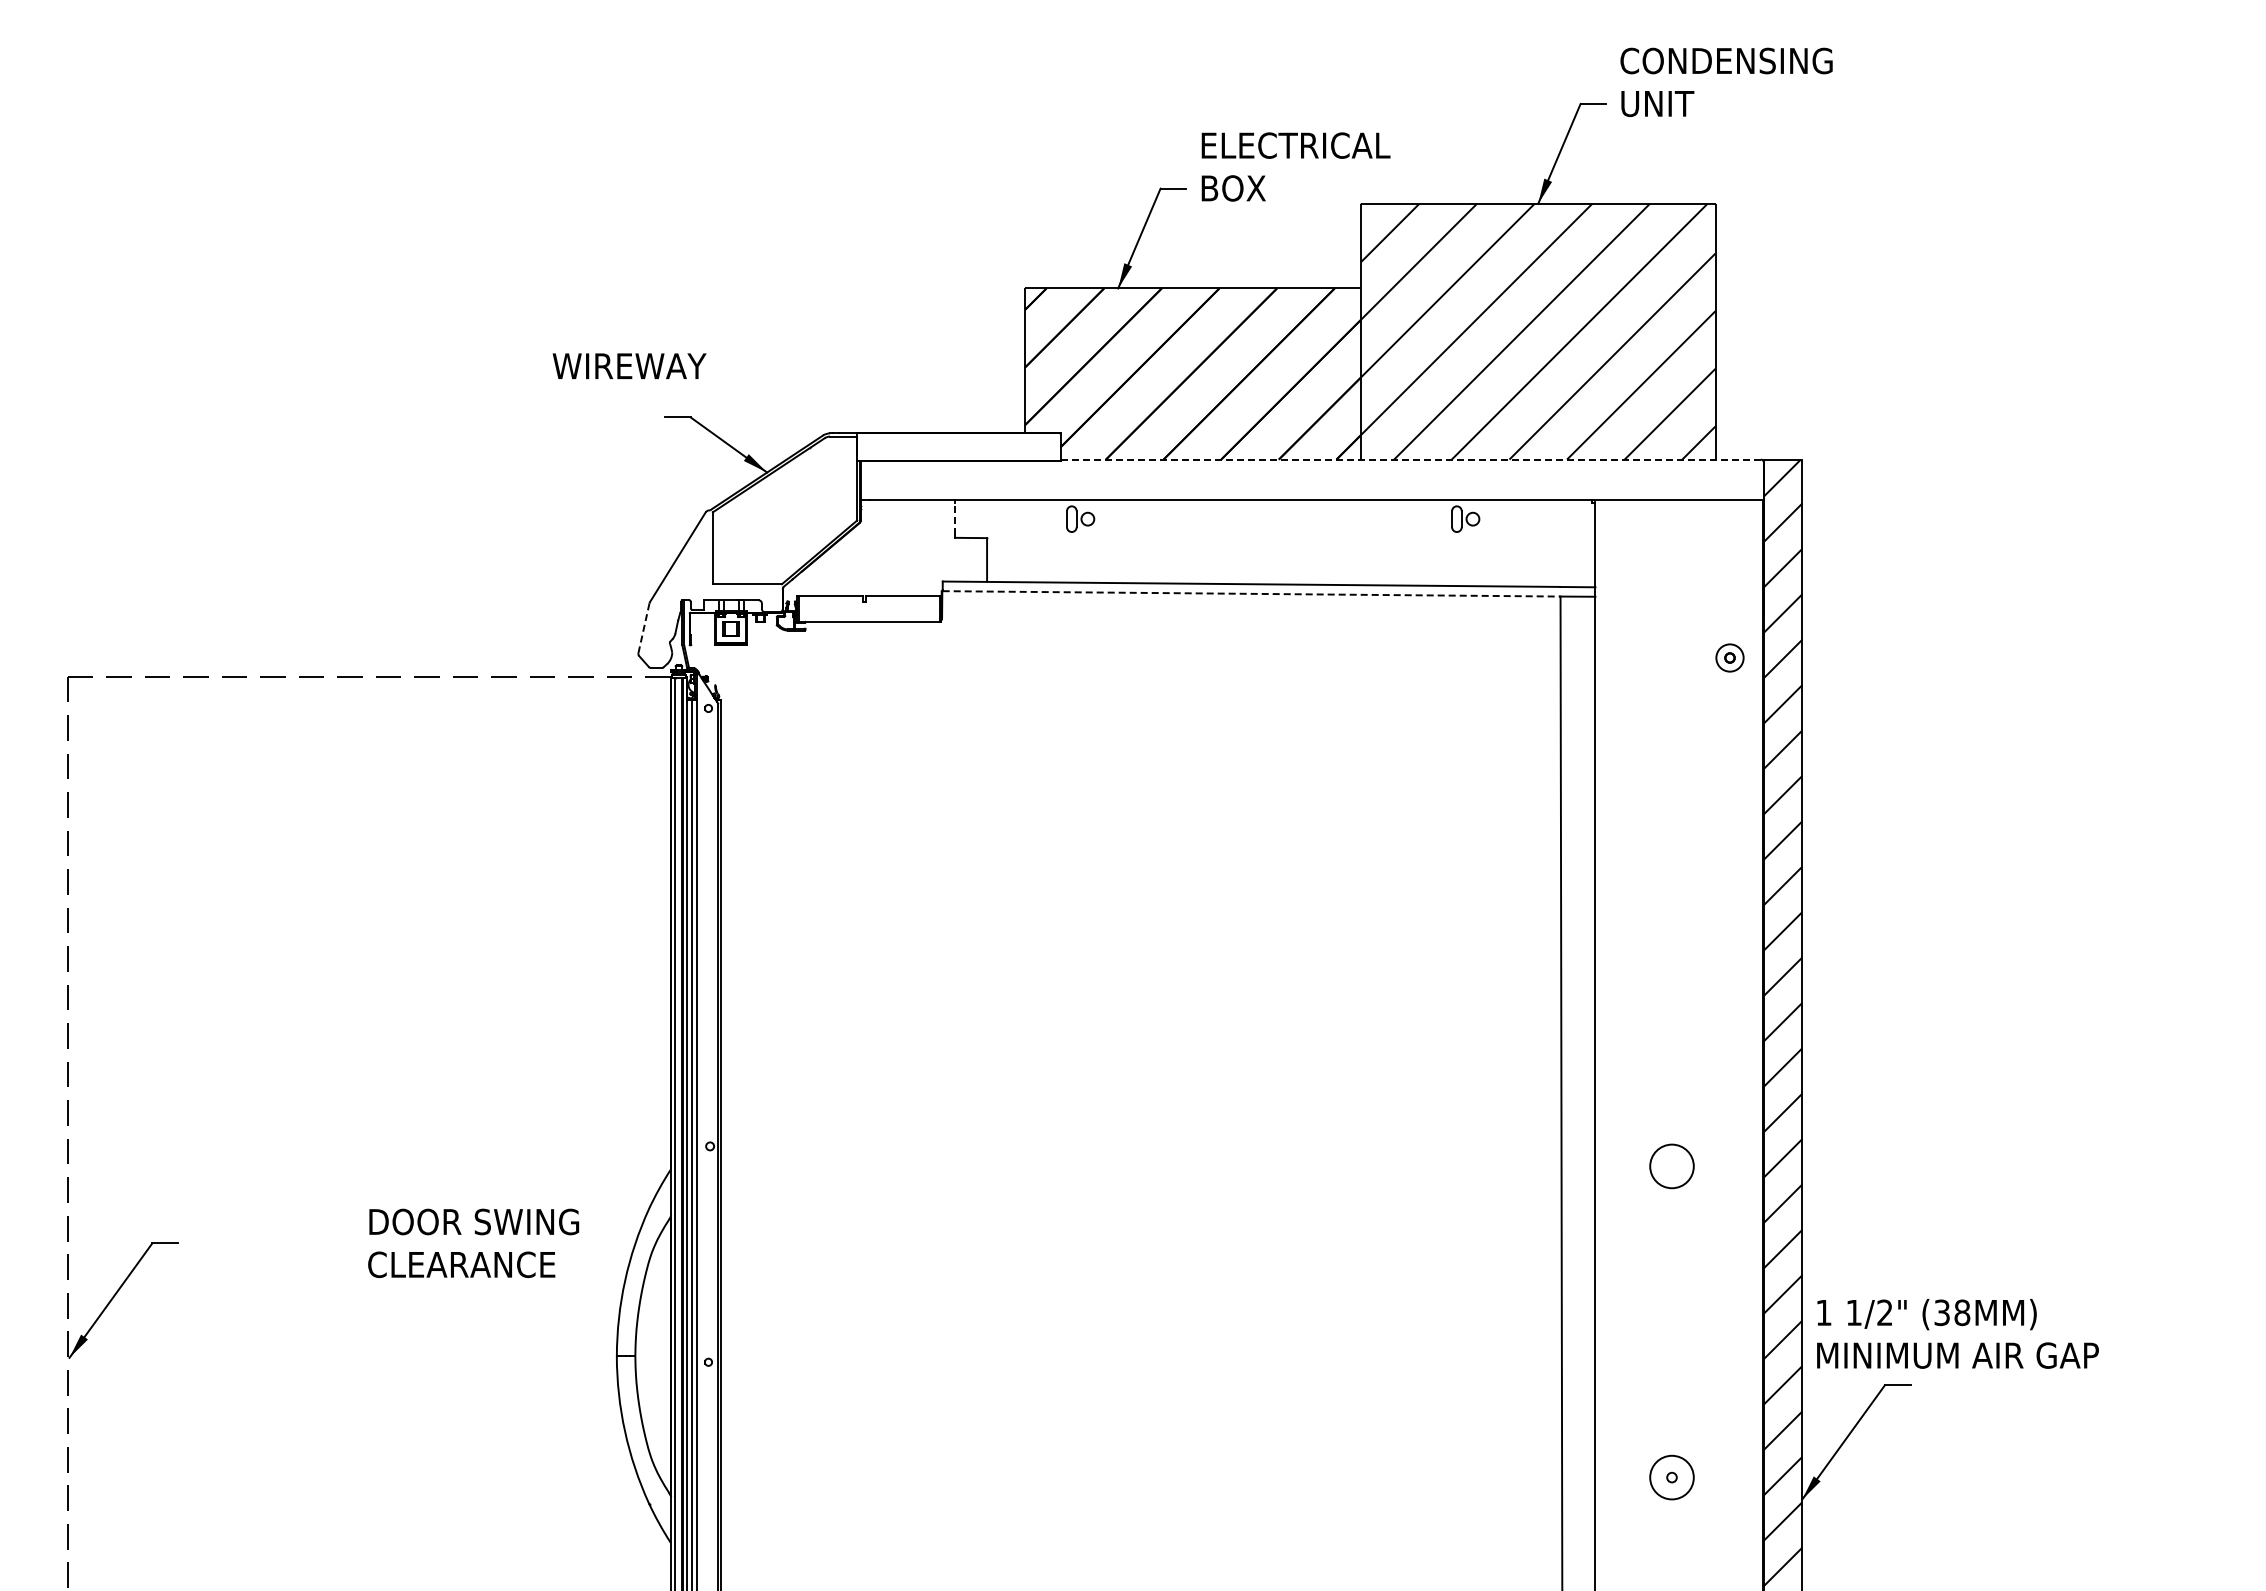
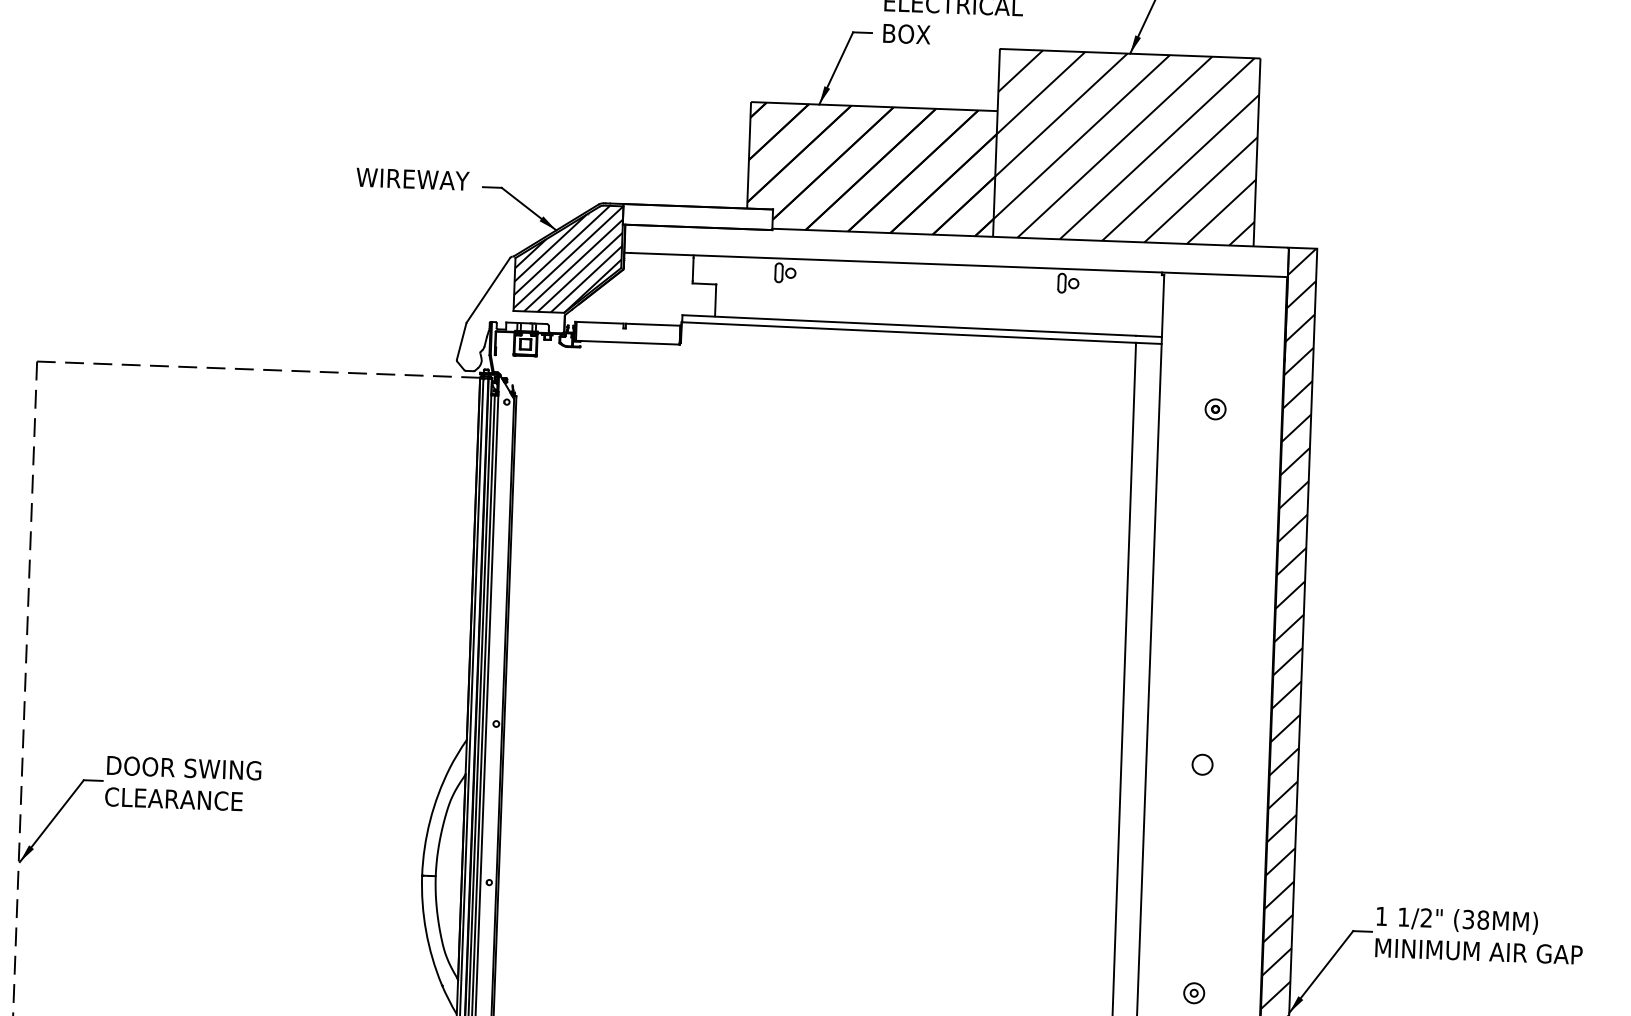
text: (629, 365) -> (412, 178), moved
line: (1411, 459) -> (1030, 238), dashed -> solid
hatch: (784, 510) -> (568, 258), added
line: (955, 518) -> (693, 269), dashed -> solid
line: (1251, 593) -> (909, 332), dashed -> solid
line: (644, 627) -> (462, 340), dashed -> solid
part: (1729, 657) -> (1215, 409), moved
circle: (1671, 1166) -> (1202, 764), size x0.62
text: (473, 1243) -> (183, 783), moved
text: (1957, 1333) -> (1479, 935), moved
circle: (1671, 1477) -> (1193, 993), size x0.62

